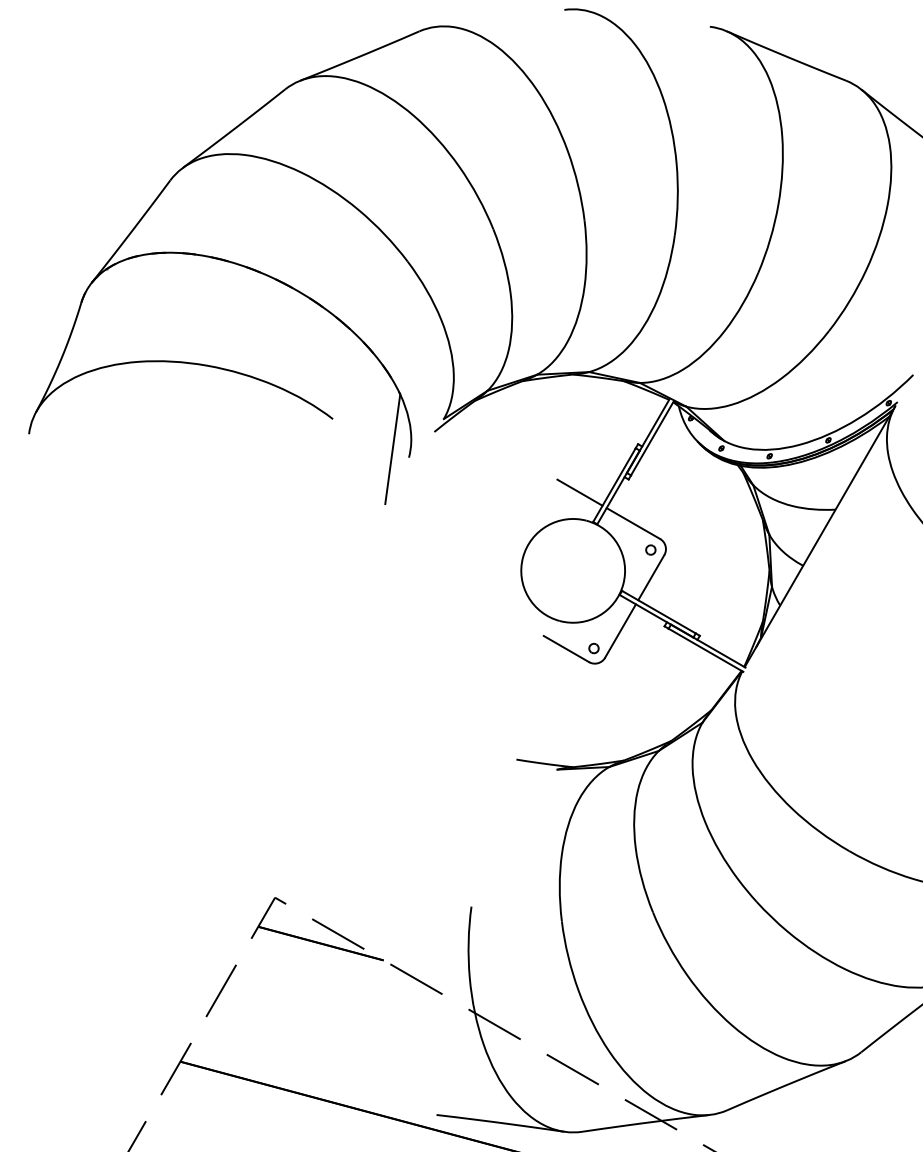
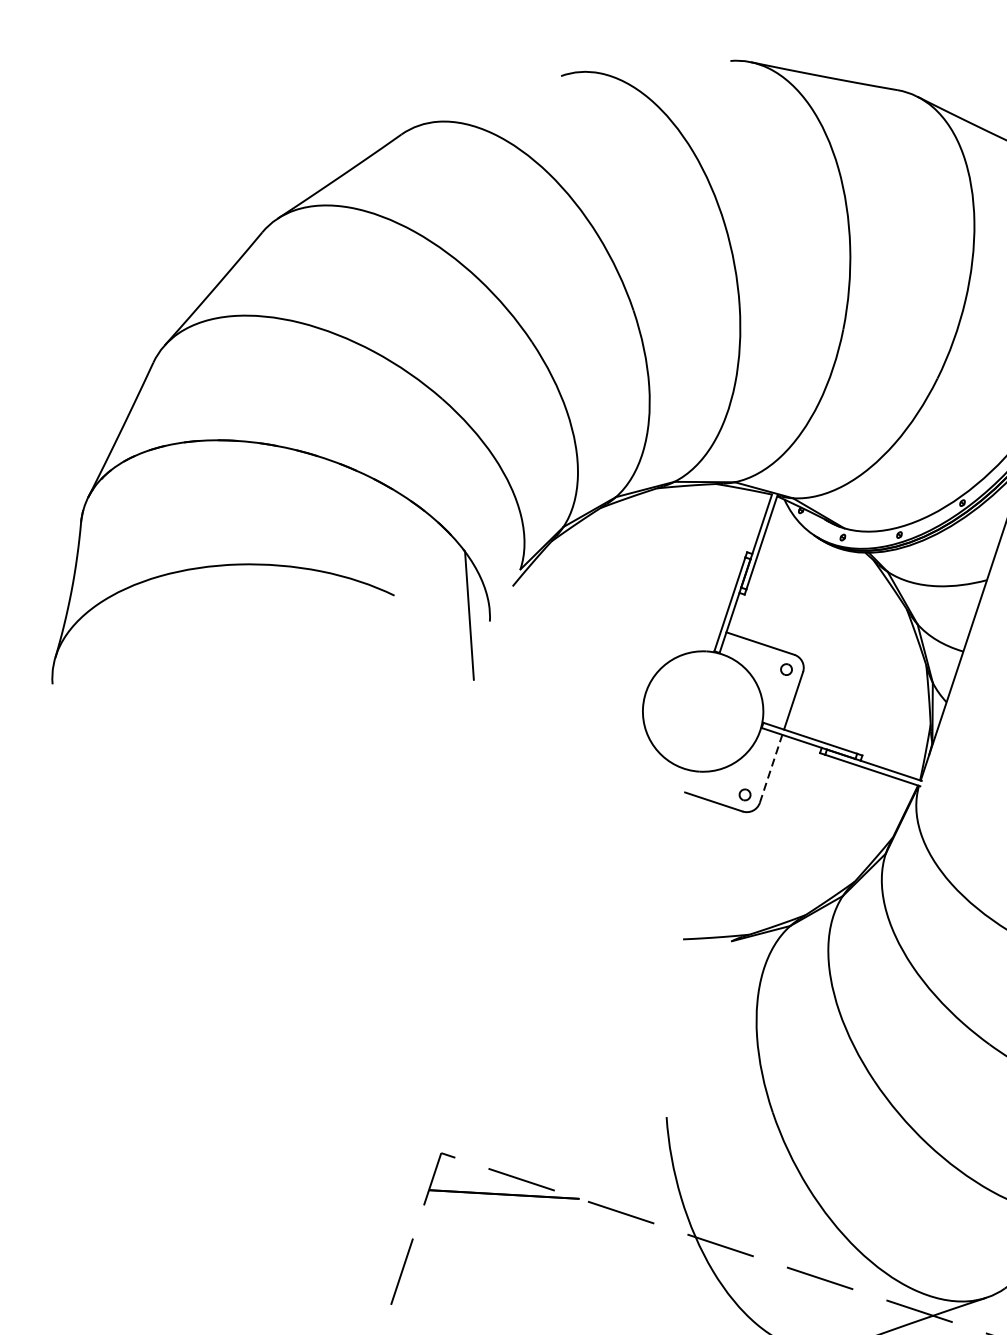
line: (579, 492) -> (691, 620), removed
line: (620, 631) -> (771, 769), solid -> dashed

